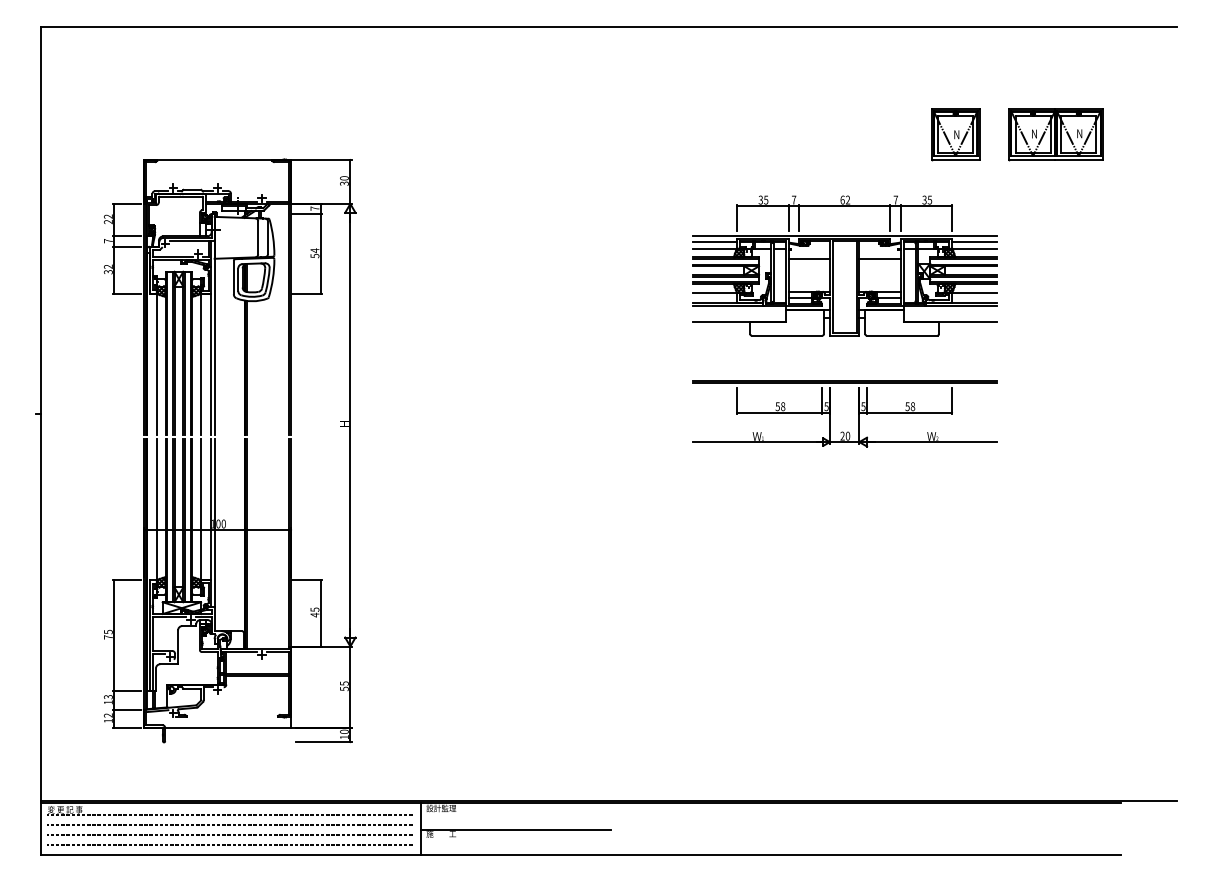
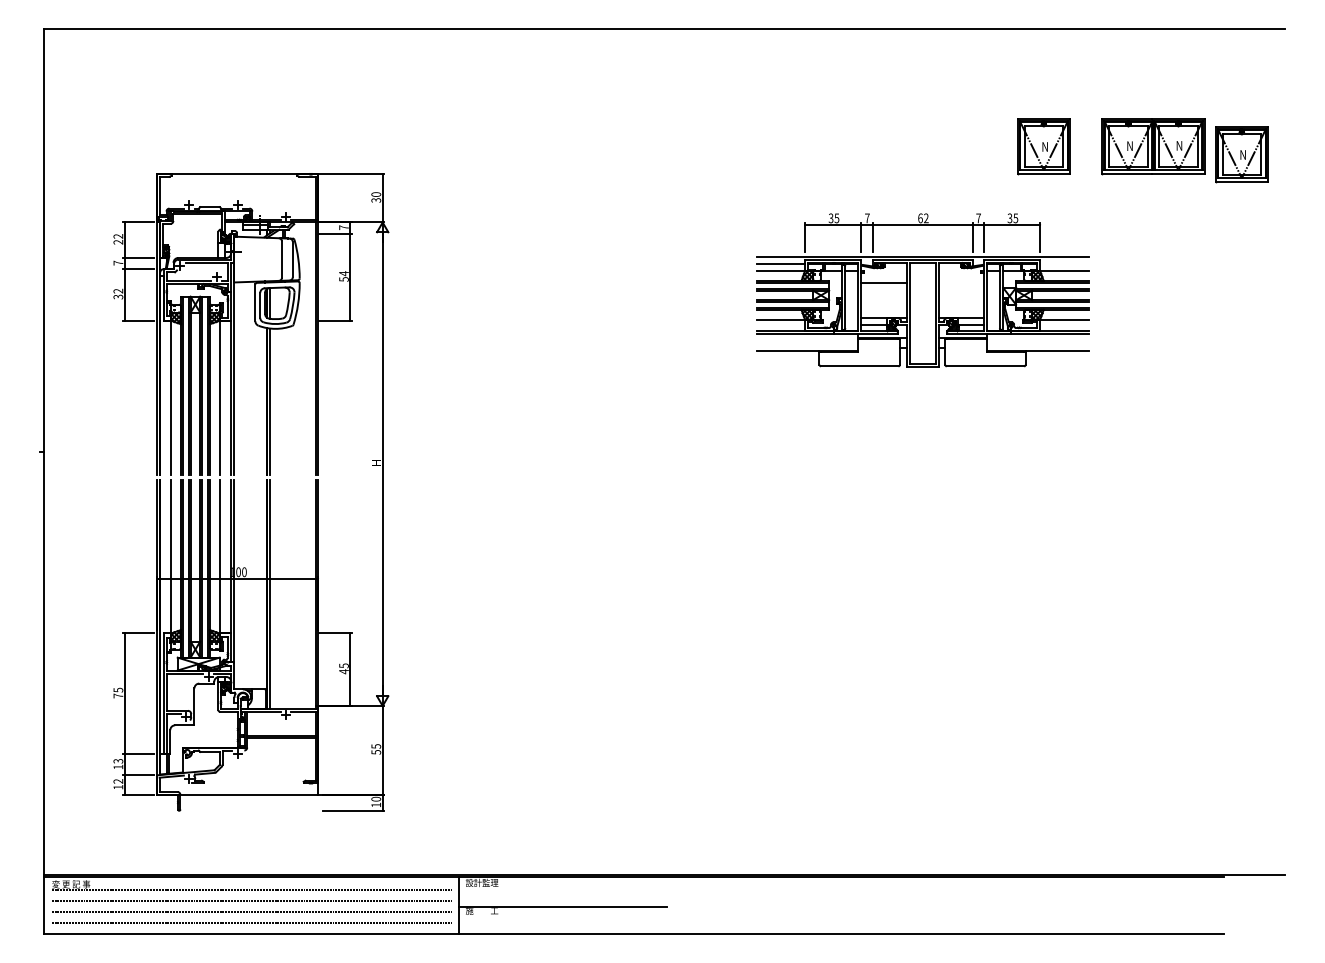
part: (1136, 141) -> (1241, 154), added
line: (974, 241) -> (1064, 263), removed
line: (879, 259) -> (960, 283), removed
part: (830, 413) -> (907, 451), removed

